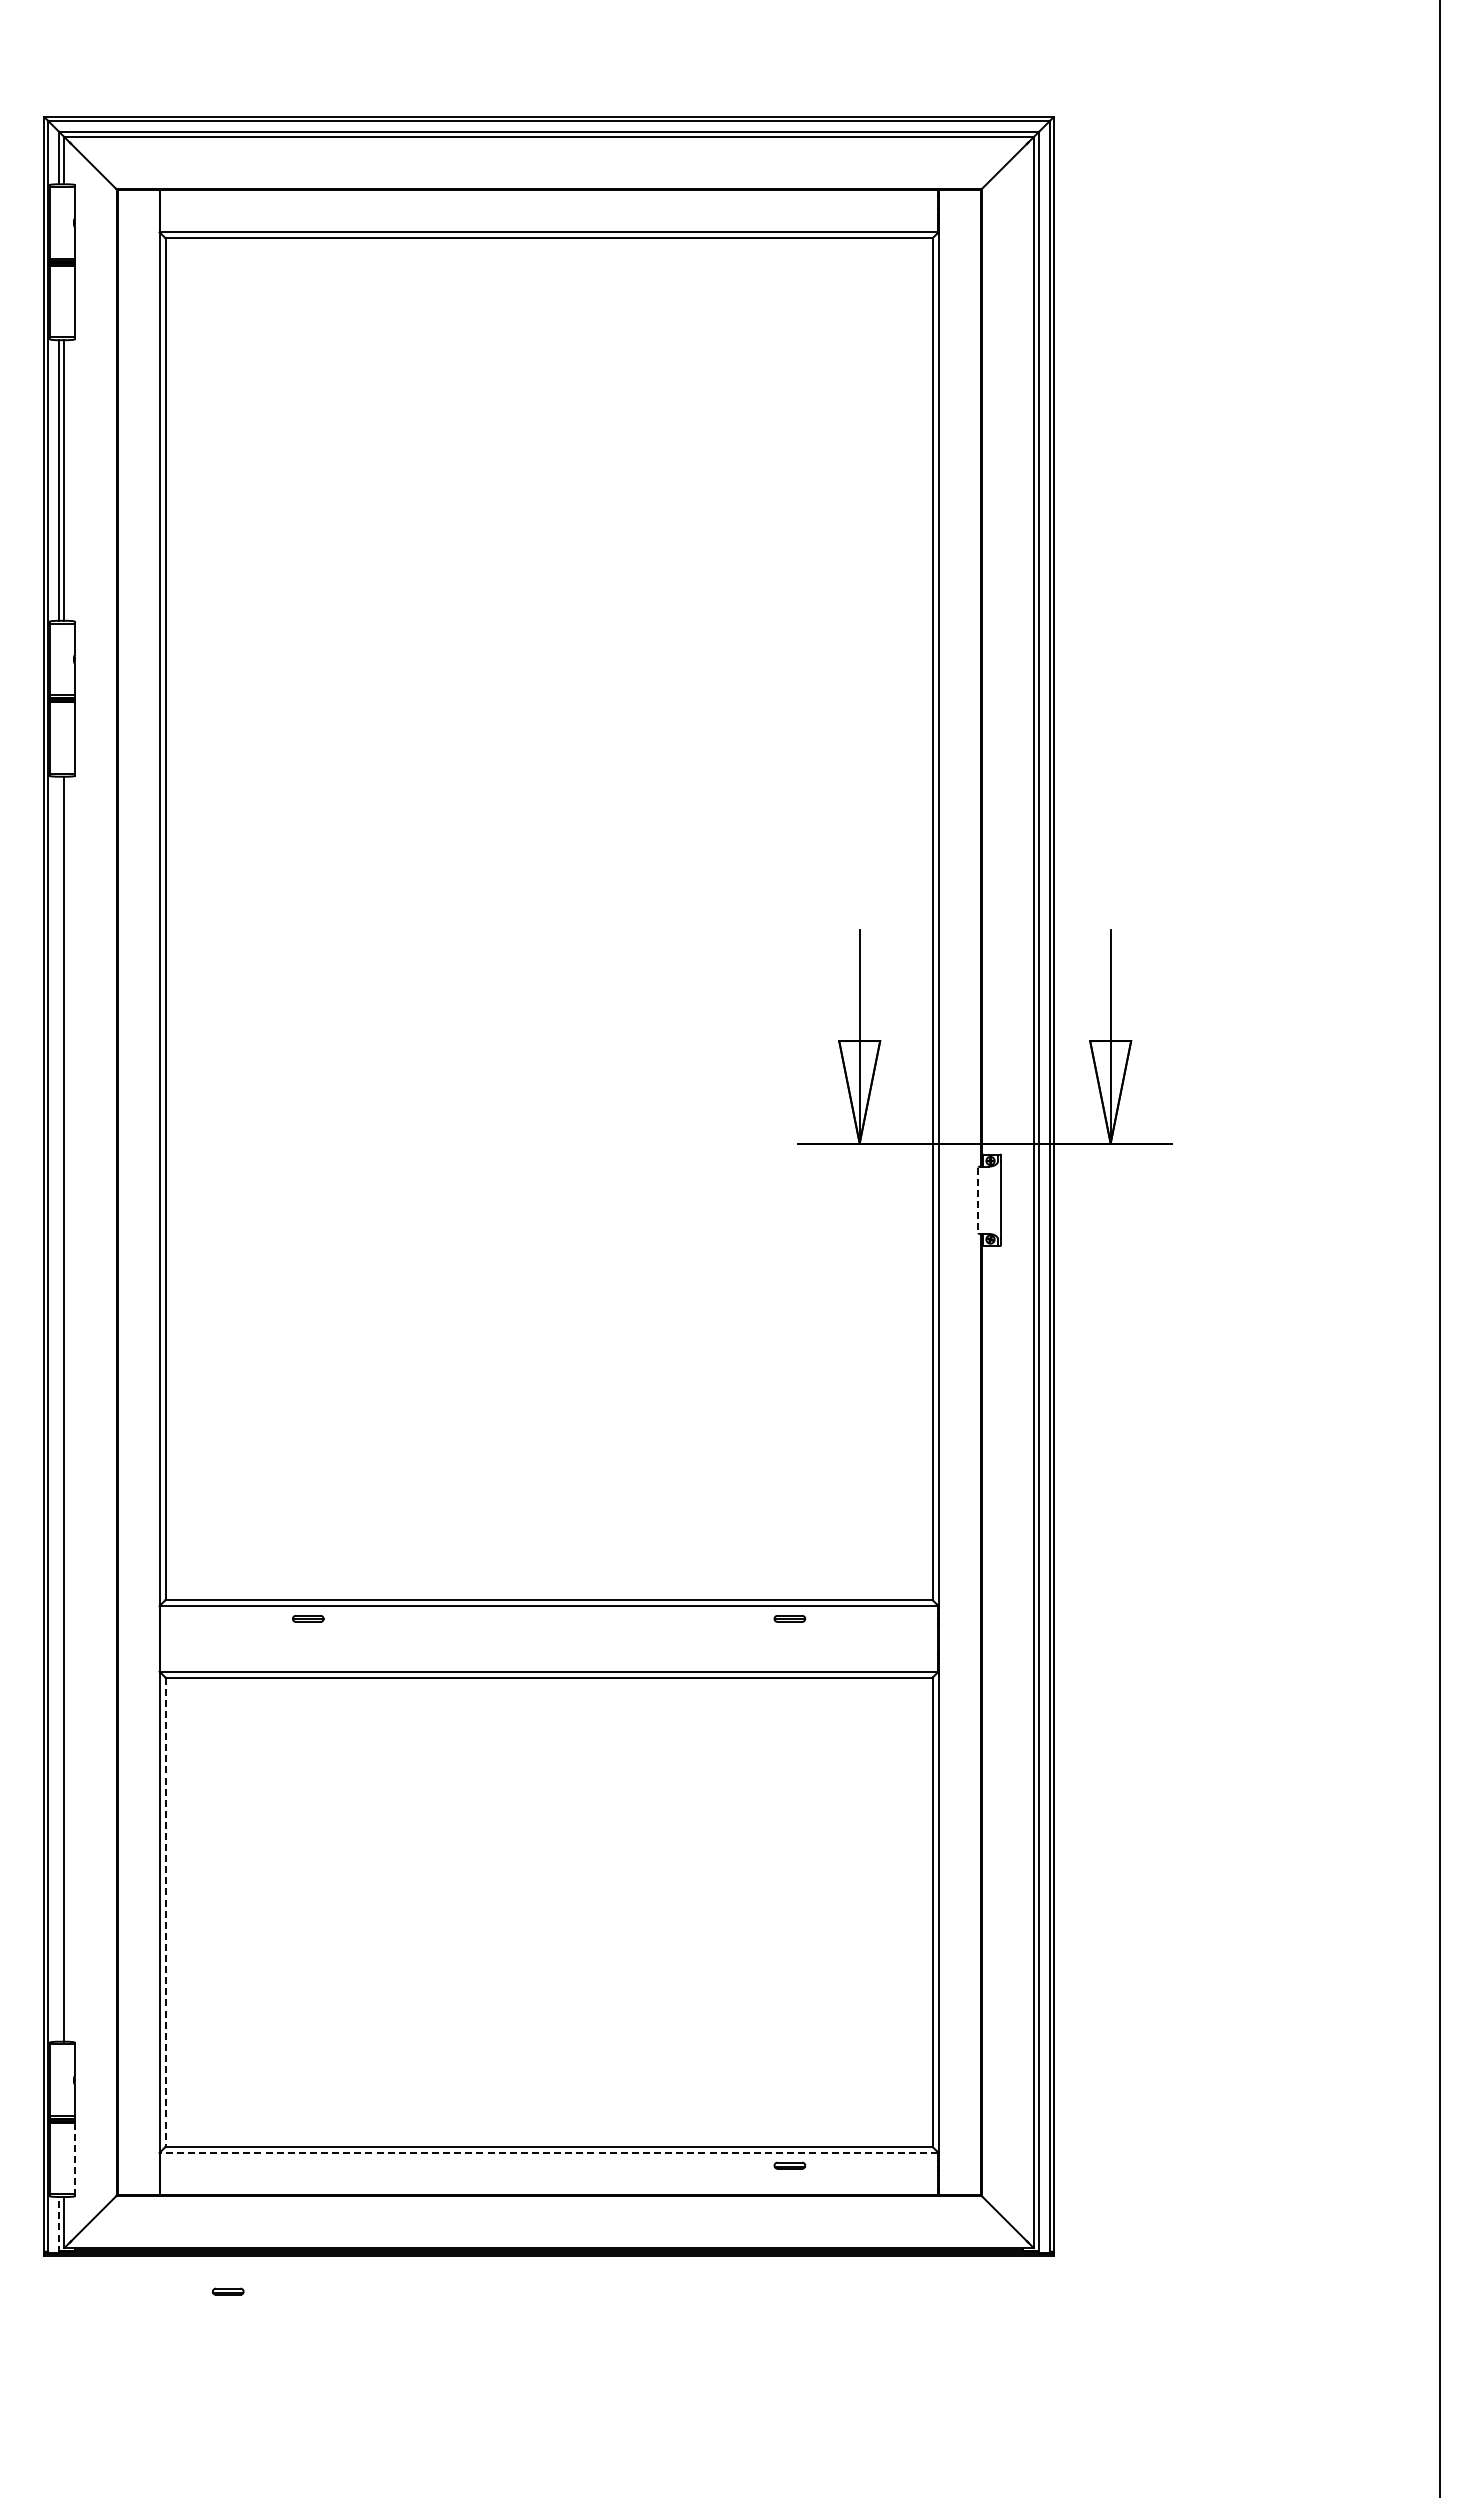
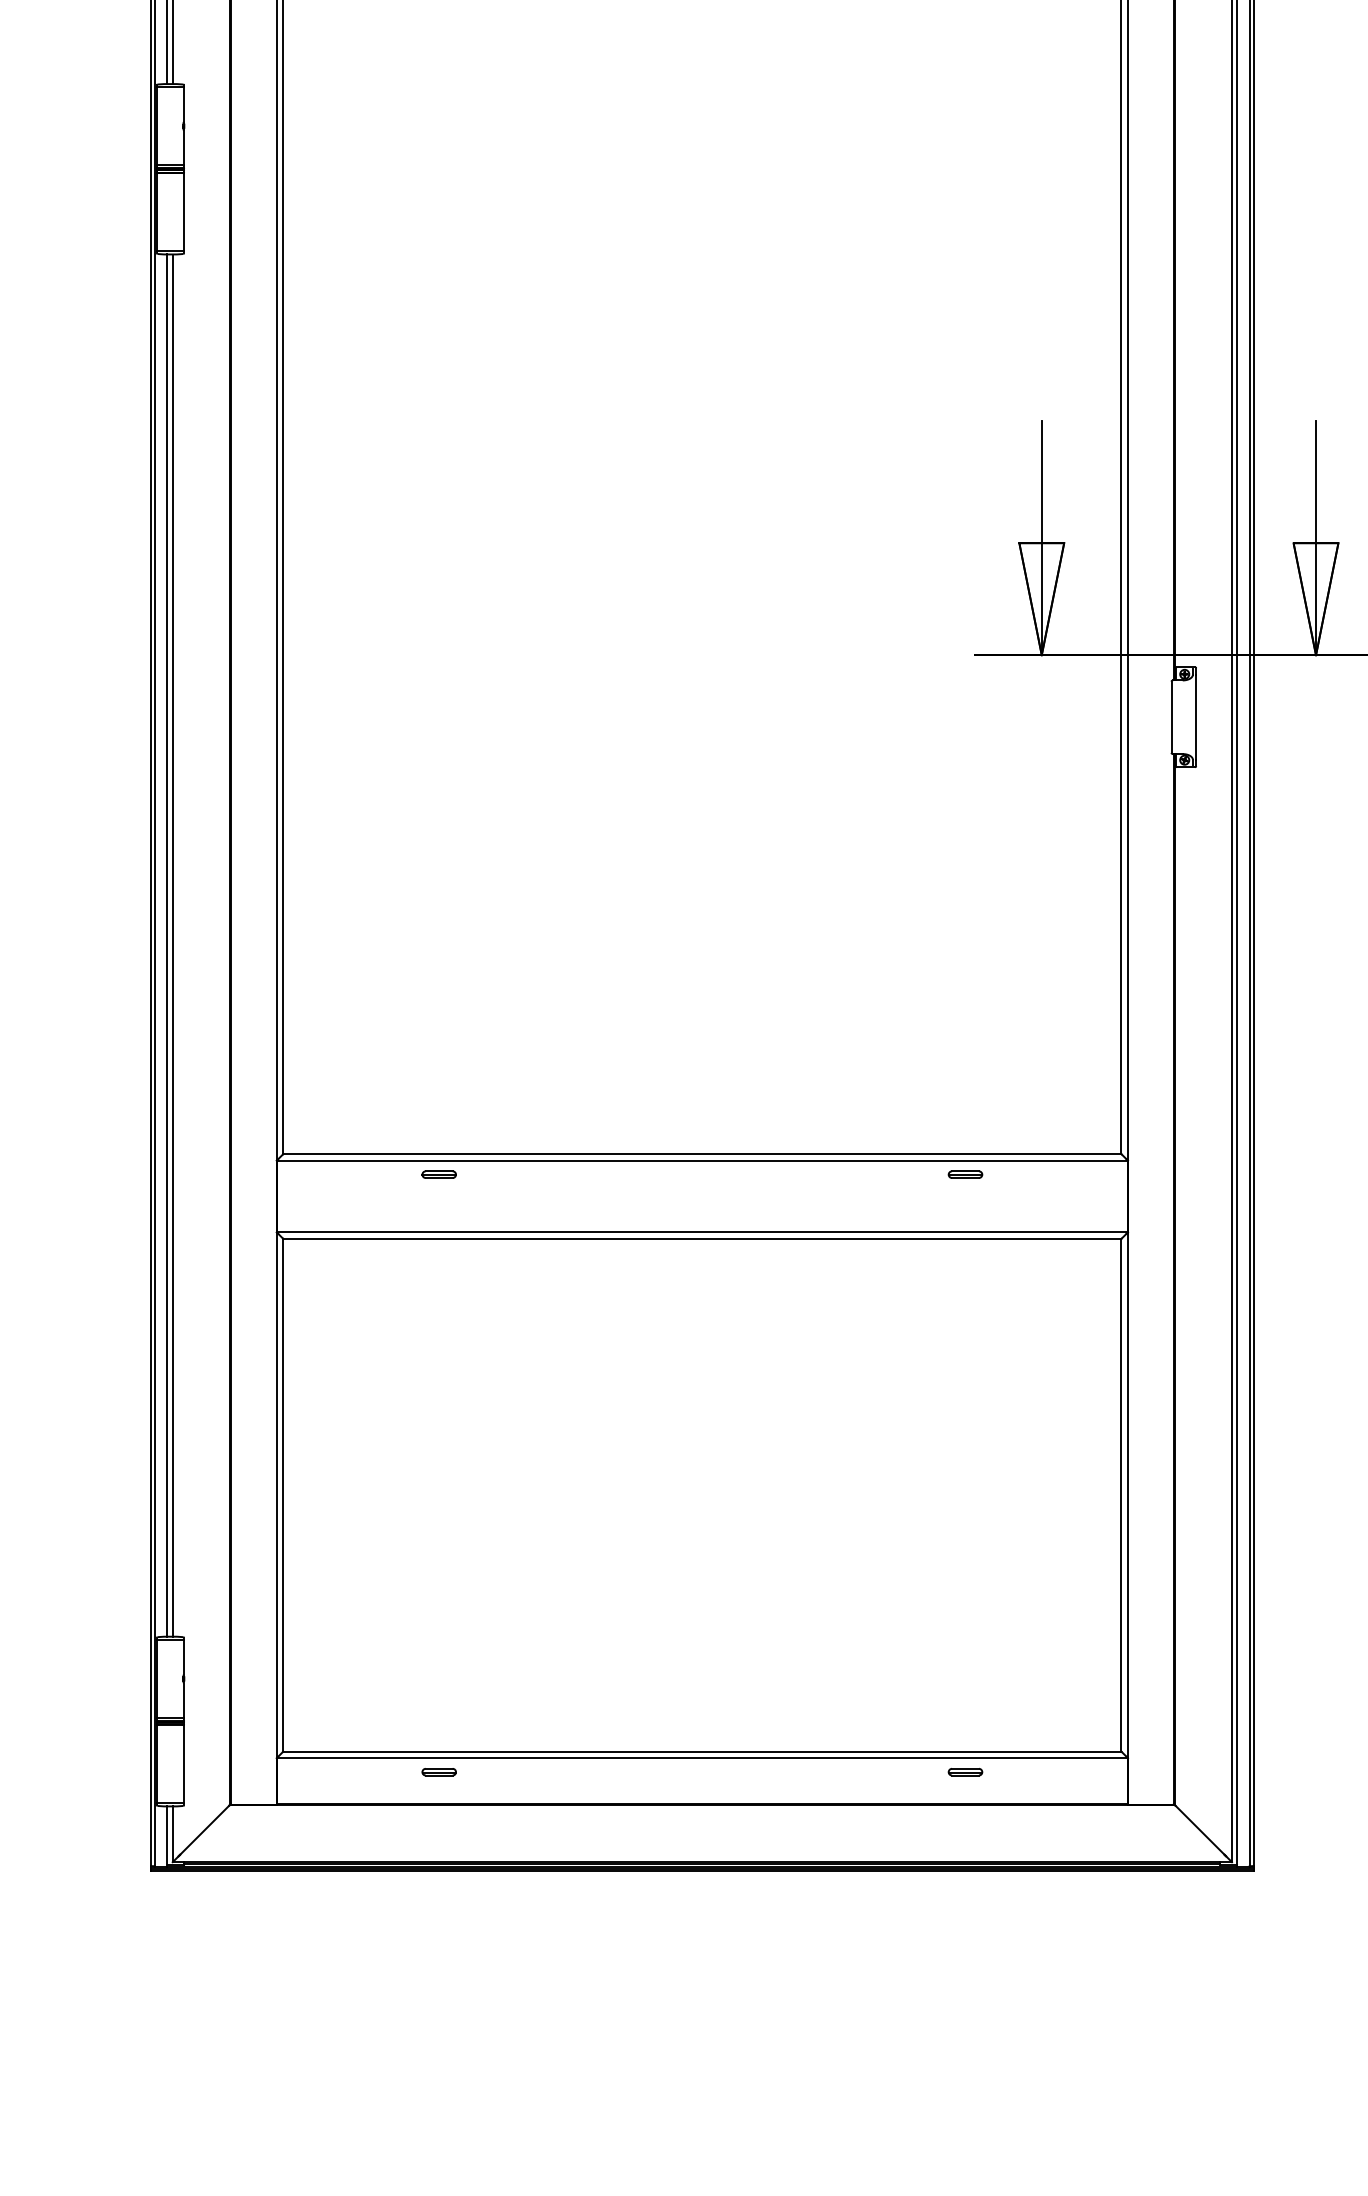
line: (978, 1200) -> (1171, 717), dashed -> solid
line: (59, 1408) -> (167, 944), added
line: (165, 1912) -> (283, 1495), dashed -> solid
line: (548, 2152) -> (701, 1757), dashed -> solid
line: (74, 2158) -> (183, 1764), dashed -> solid
line: (59, 2224) -> (167, 1836), dashed -> solid
part: (228, 2291) -> (439, 1771), moved

